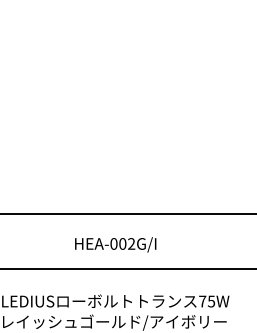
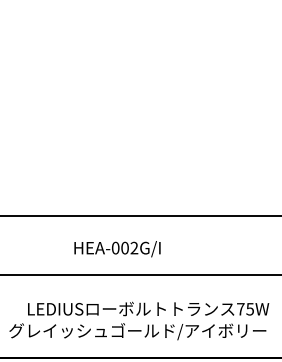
text: (115, 245) -> (117, 249), moved

